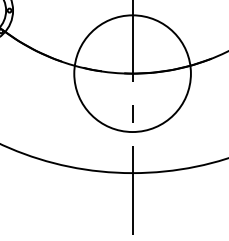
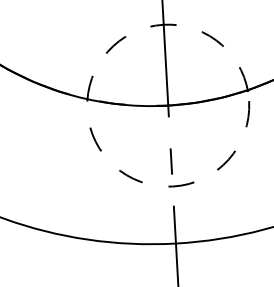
circle: (132, 73) -> (168, 105), solid -> dashed

